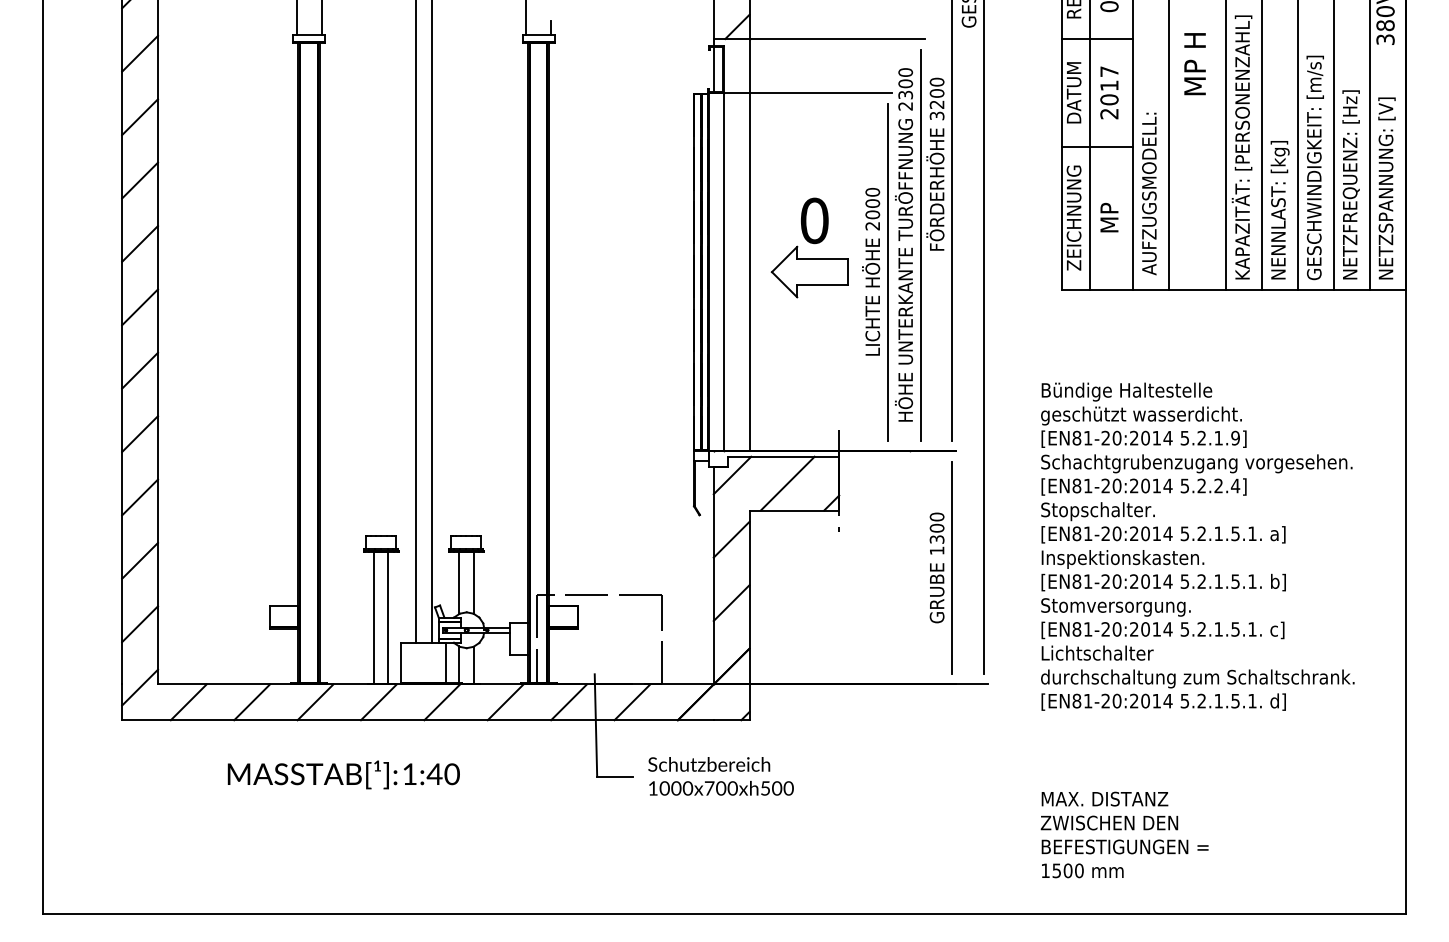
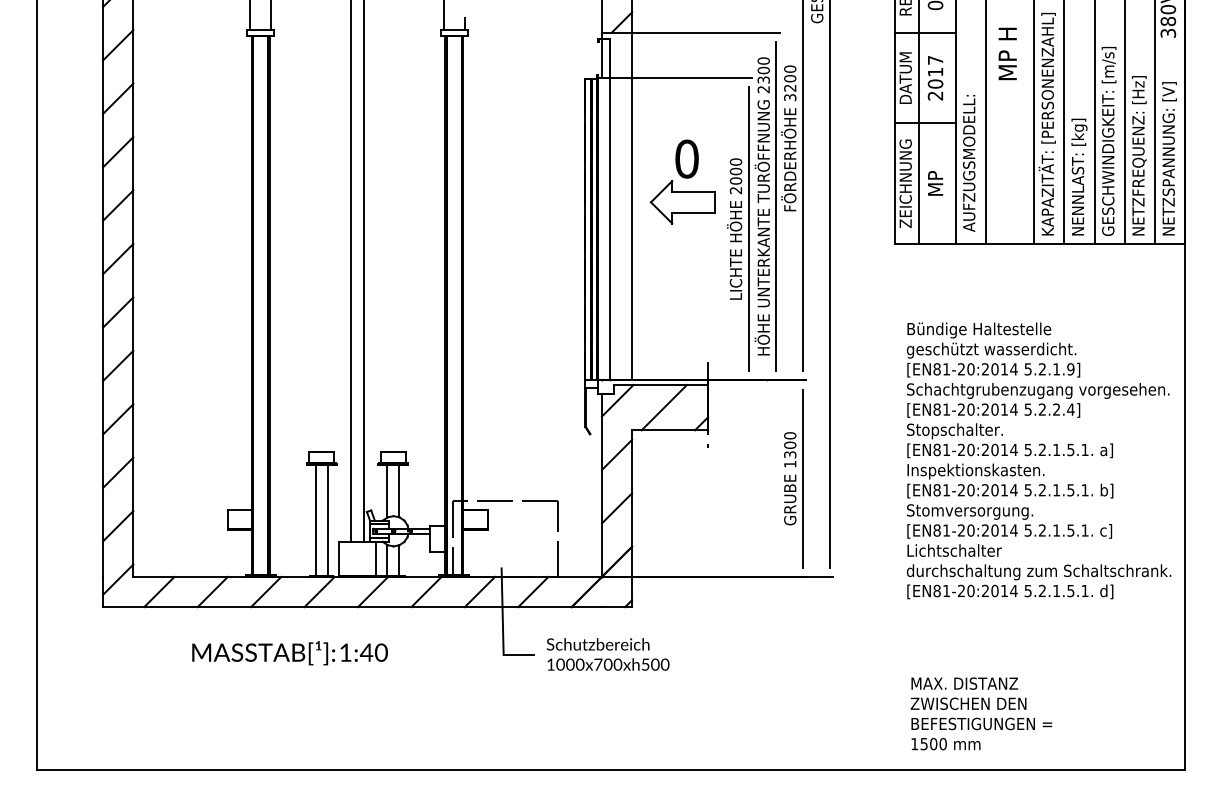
part: (809, 247) -> (682, 181), moved
text: (1197, 546) -> (1038, 460), moved
text: (1124, 834) -> (981, 713), moved

